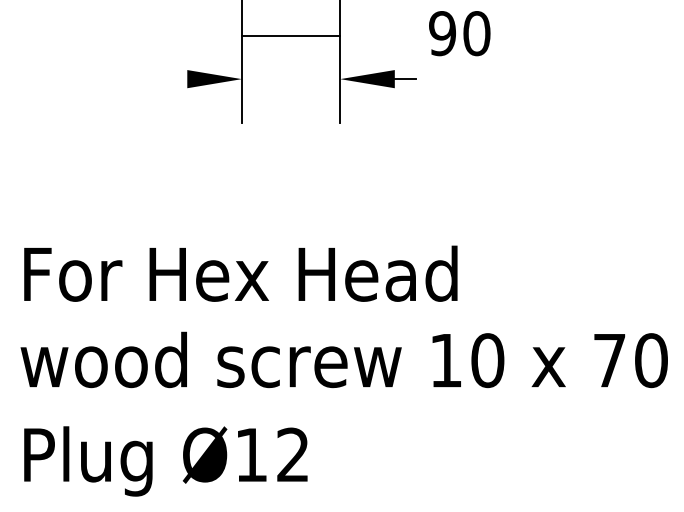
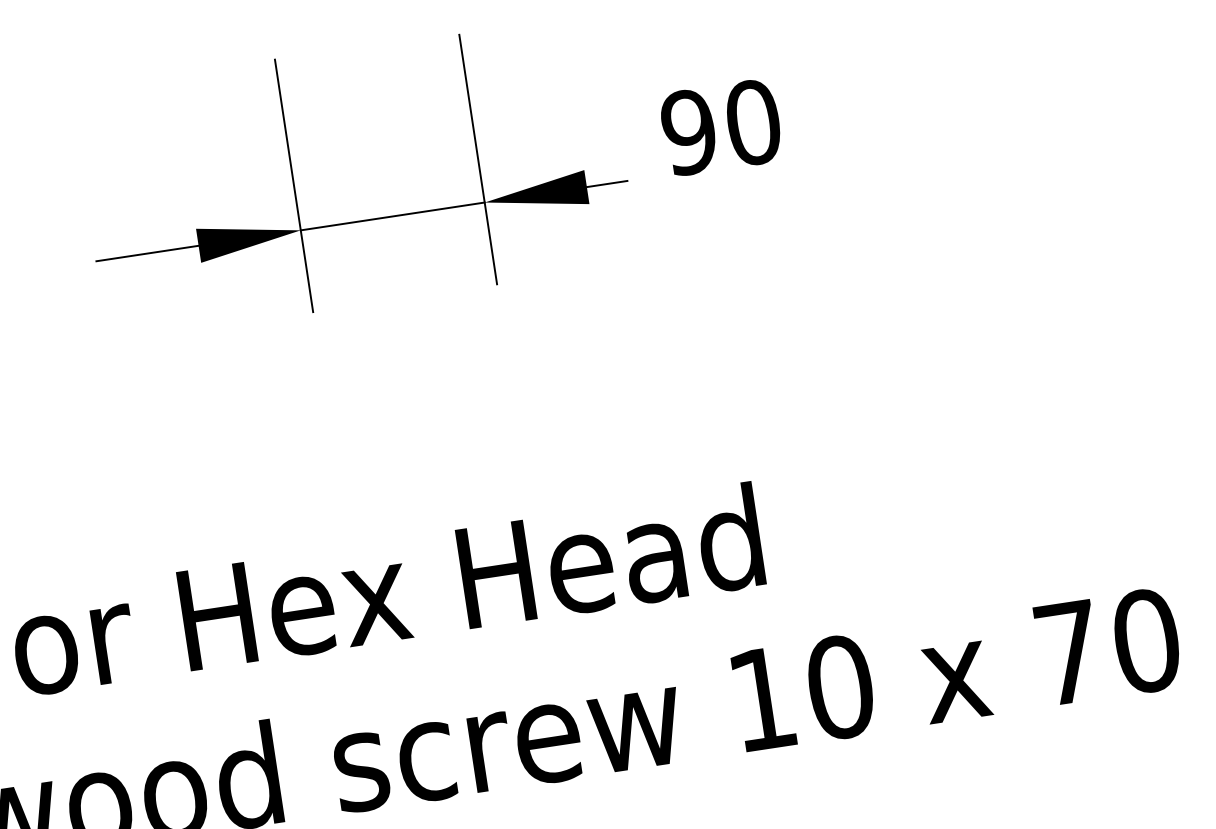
text: (459, 33) -> (720, 127), moved
line: (290, 36) -> (391, 217), moved
line: (159, 79) -> (146, 254), added

